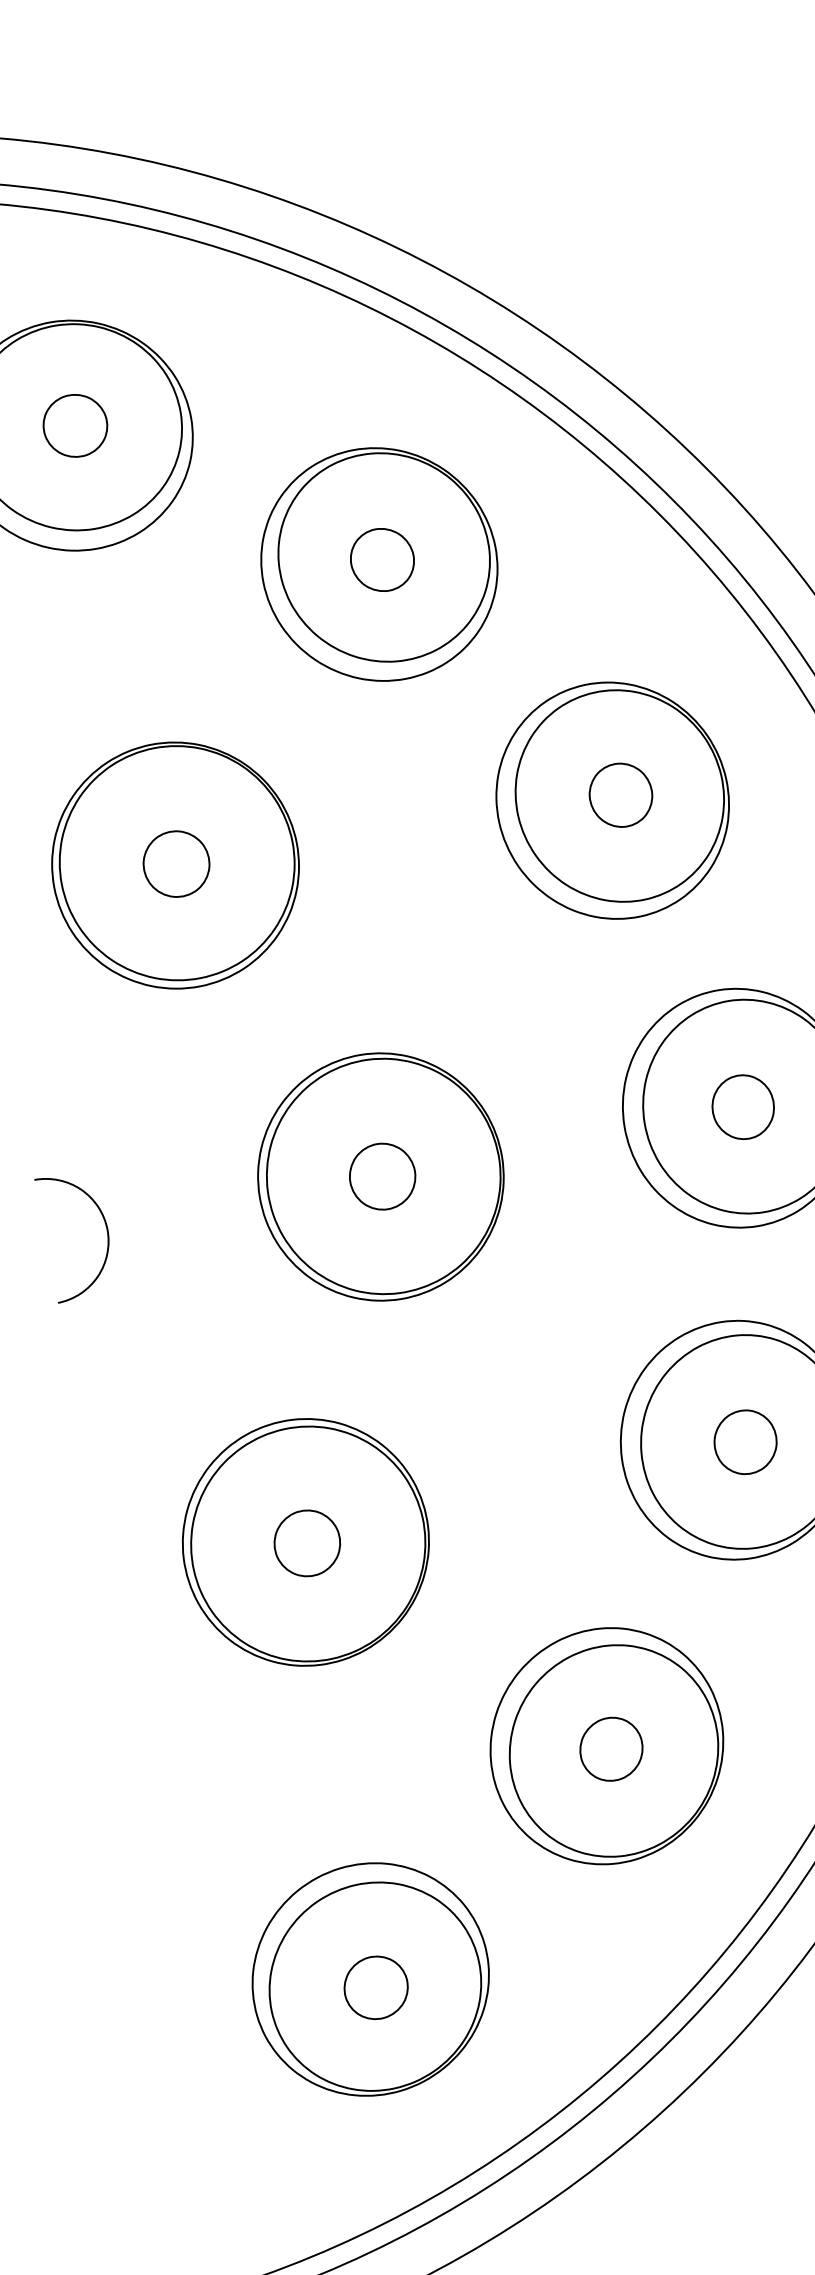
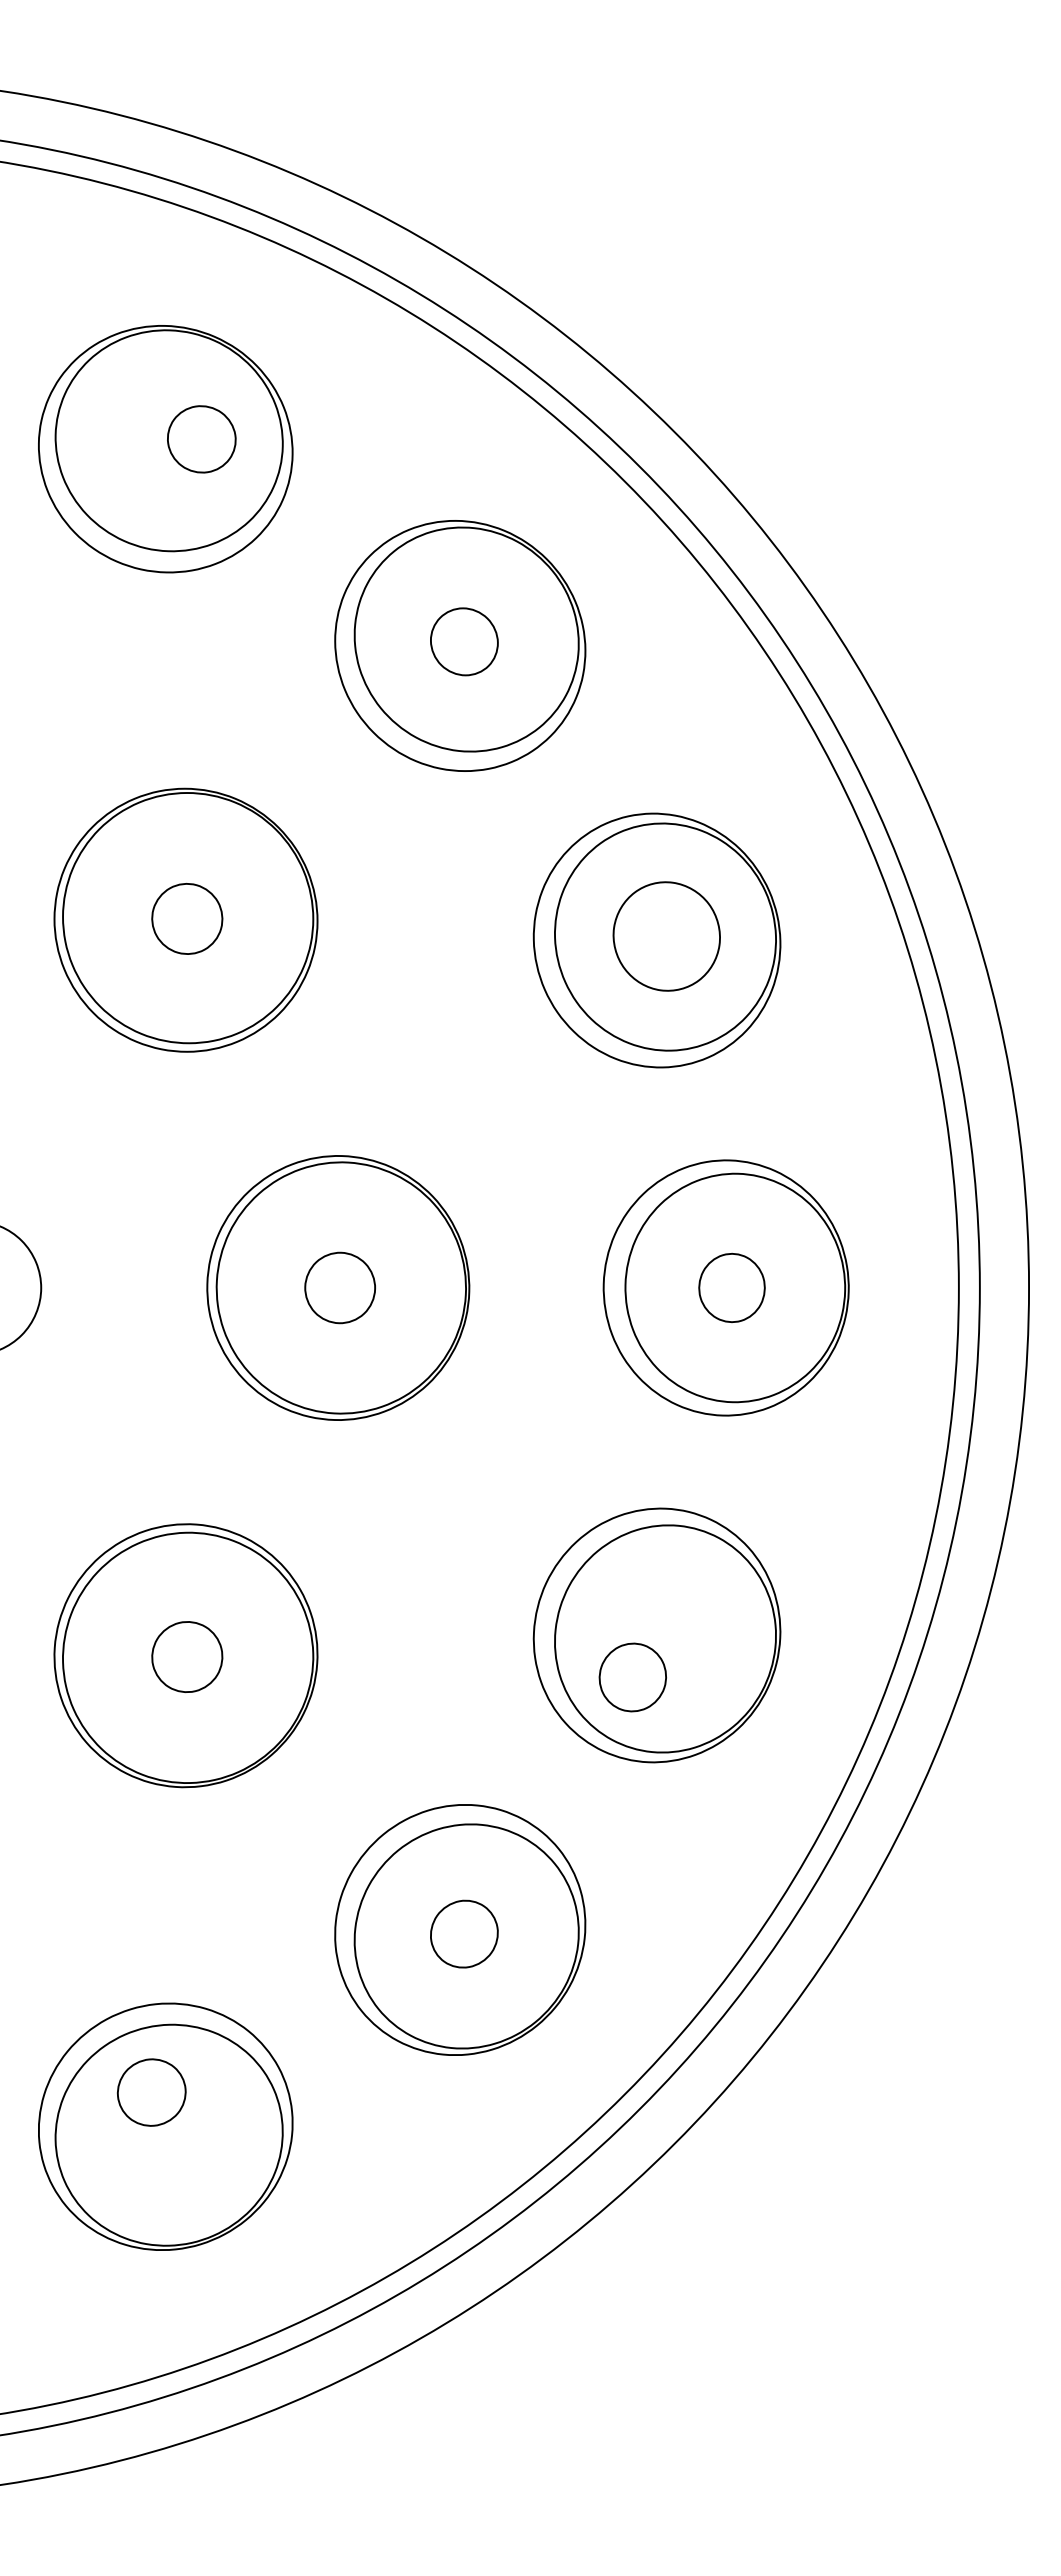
part: (75, 426) -> (201, 439), moved
part: (620, 795) -> (666, 936), size x1.6
part: (745, 1442) -> (632, 1677), moved
part: (375, 1987) -> (151, 2092), moved

